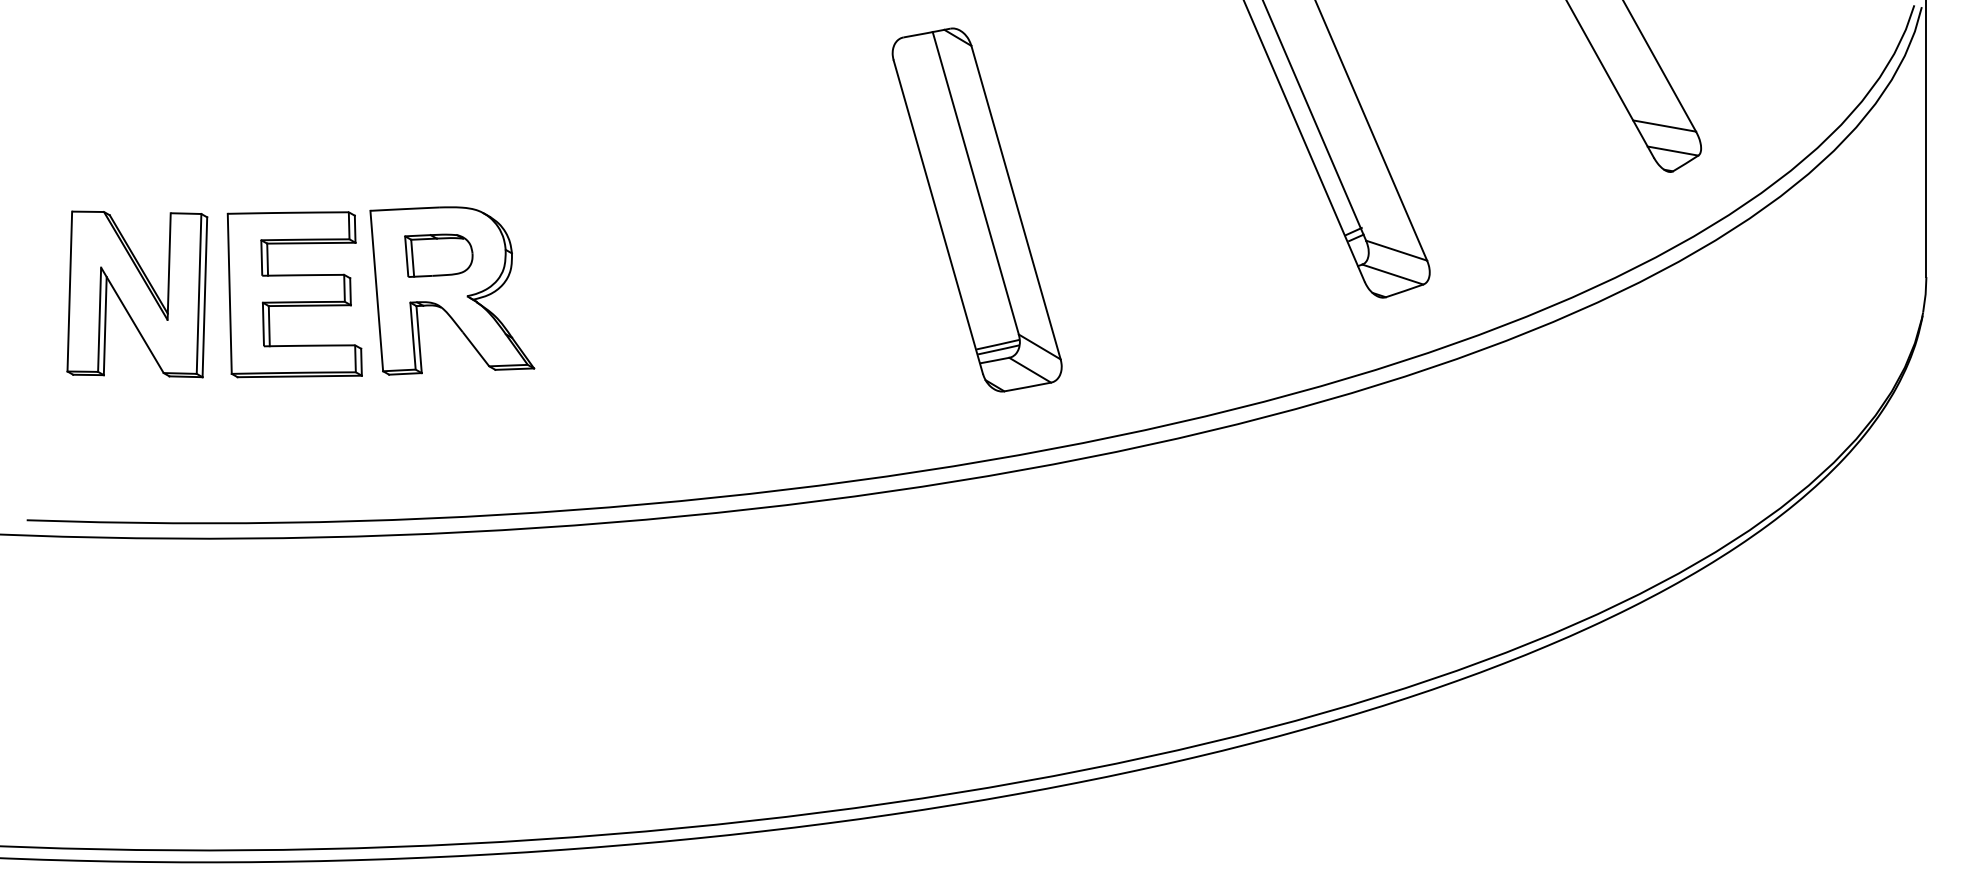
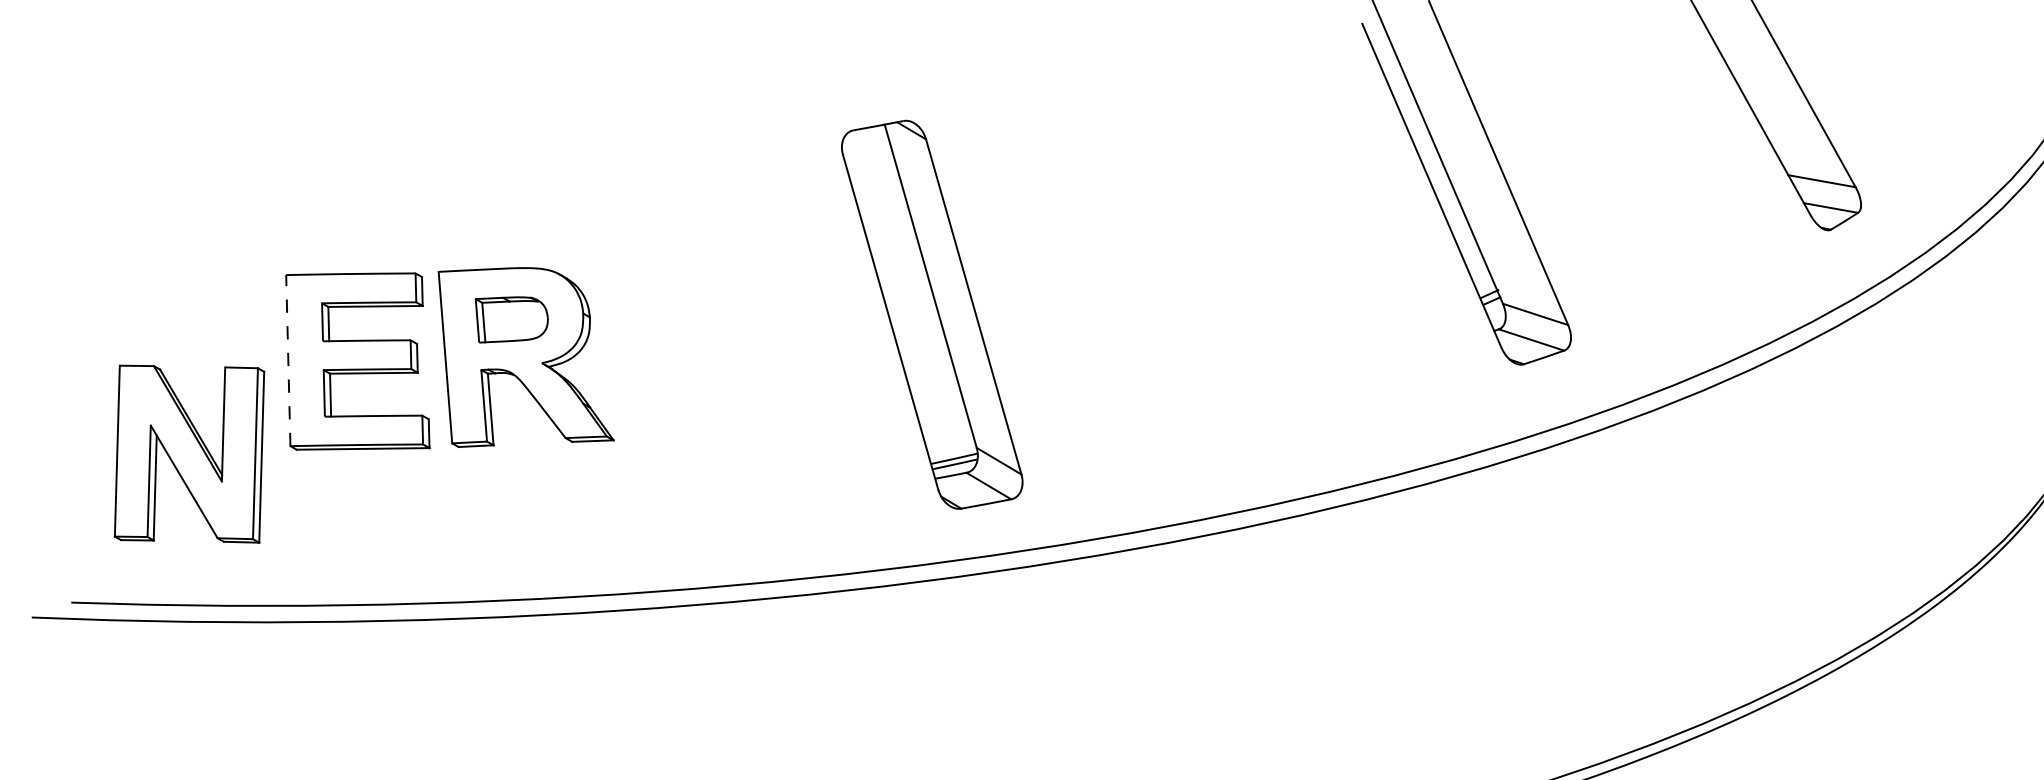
part: (976, 209) -> (931, 314), moved
line: (229, 293) -> (288, 360), solid -> dashed
part: (137, 294) -> (189, 454), moved

